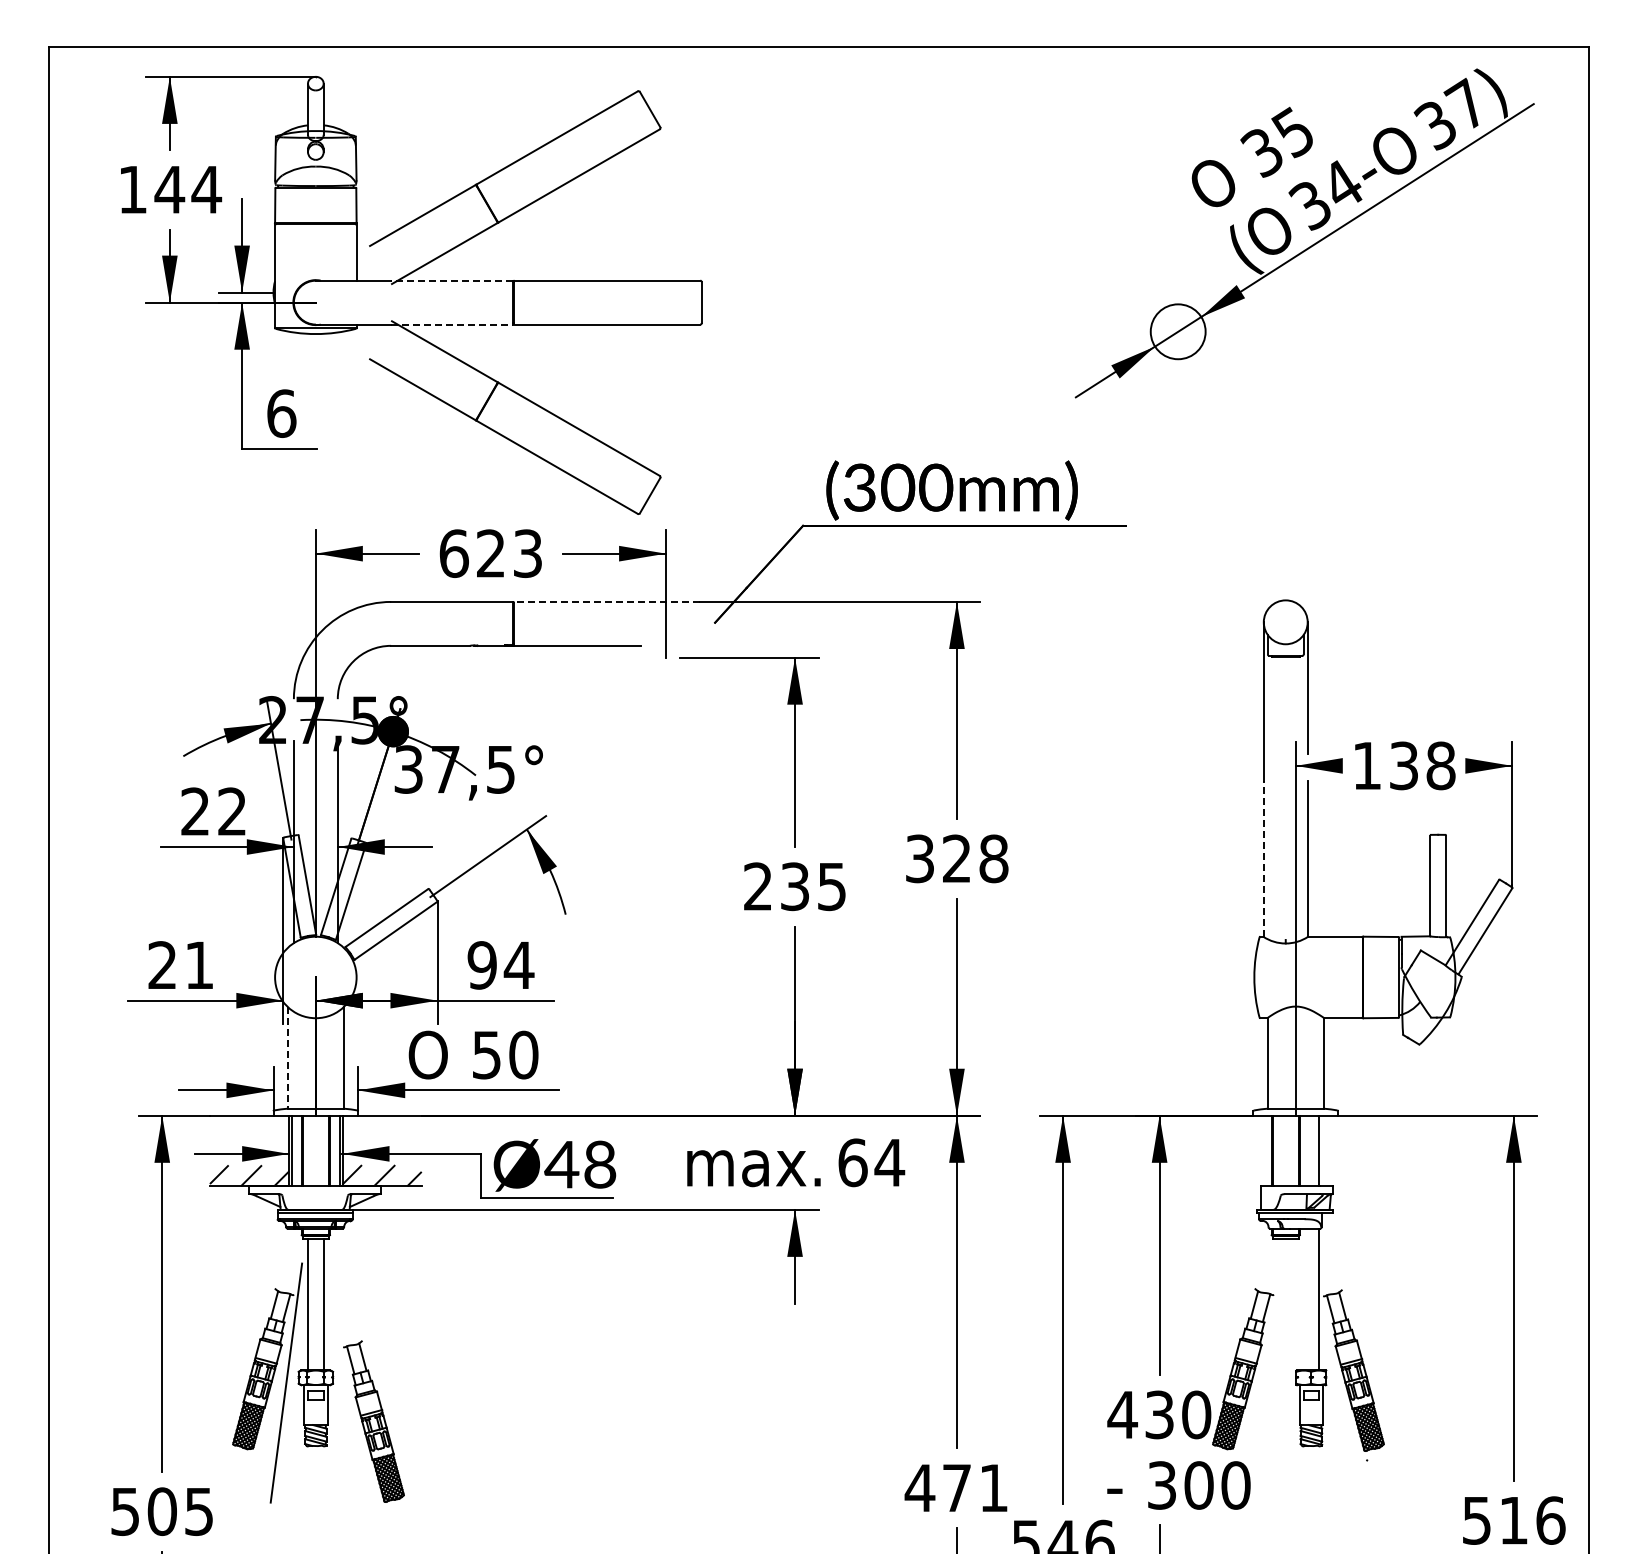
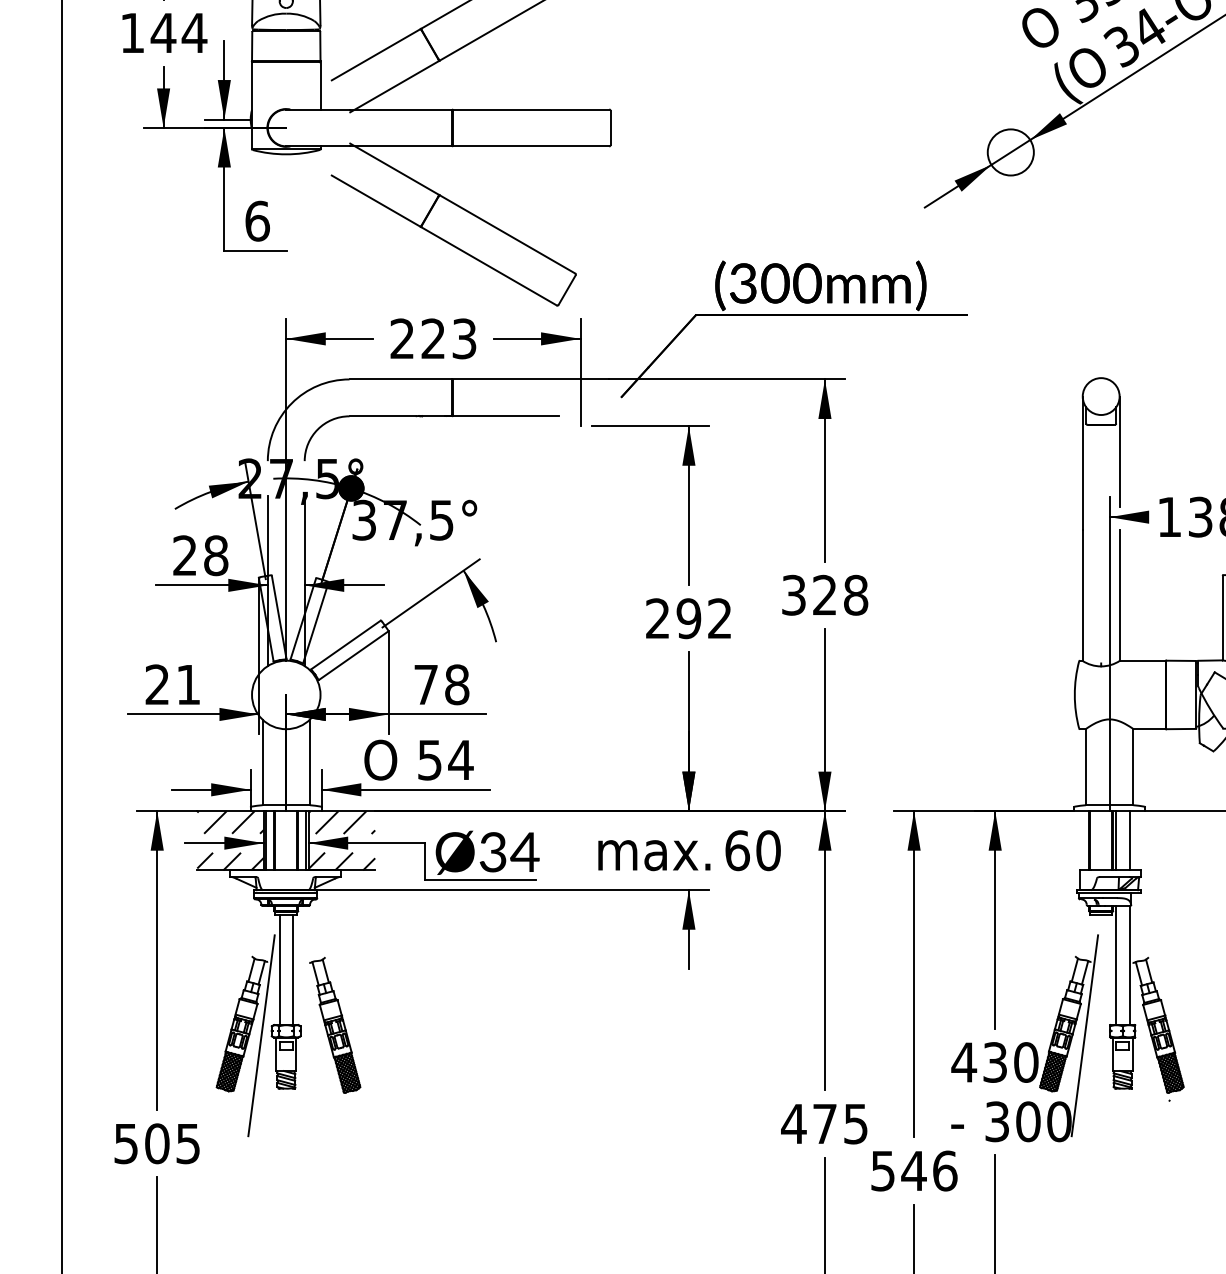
line: (451, 280) -> (400, 109), dashed -> solid
line: (452, 324) -> (401, 146), dashed -> solid
text: (453, 553) -> (401, 338), 623 -> 223
line: (607, 601) -> (531, 379), dashed -> solid
text: (232, 811) -> (216, 555), 22 -> 28
line: (1263, 858) -> (1082, 594), dashed -> solid
text: (812, 886) -> (703, 618), 235 -> 292
text: (500, 965) -> (441, 684), 94 -> 78
text: (523, 1054) -> (460, 759), 50 -> 54
line: (287, 1057) -> (262, 762), dashed -> solid
hatch: (249, 1128) -> (230, 821), added
hatch: (381, 1128) -> (341, 821), added
line: (1303, 1150) -> (1116, 840), added
text: (889, 1162) -> (768, 850), 64 -> 60
text: (580, 1164) -> (508, 852), Ø48 -> Ø34
line: (1303, 1299) -> (1116, 965), added
line: (1266, 1382) -> (1085, 1035), added
part: (373, 1421) -> (334, 1025), moved
text: (993, 1488) -> (855, 1124), 471 -> 475

